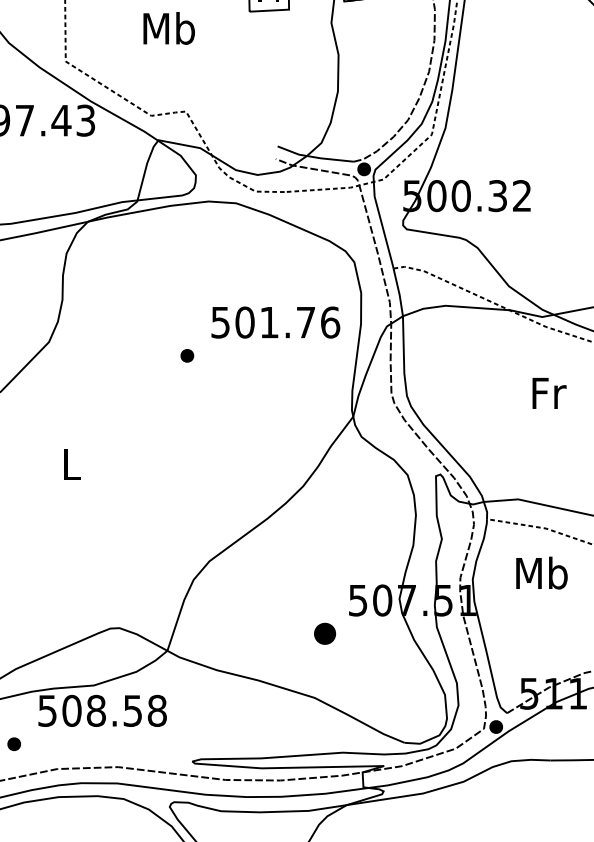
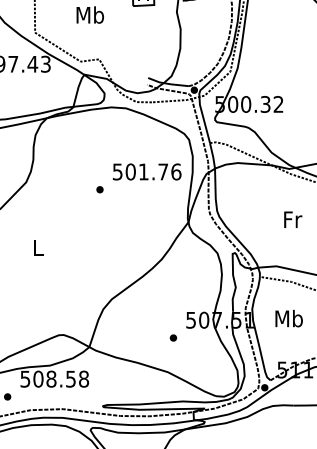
text: (550, 392) -> (293, 219), moved
text: (540, 572) -> (288, 318), moved
part: (325, 632) -> (173, 337), size x0.62

